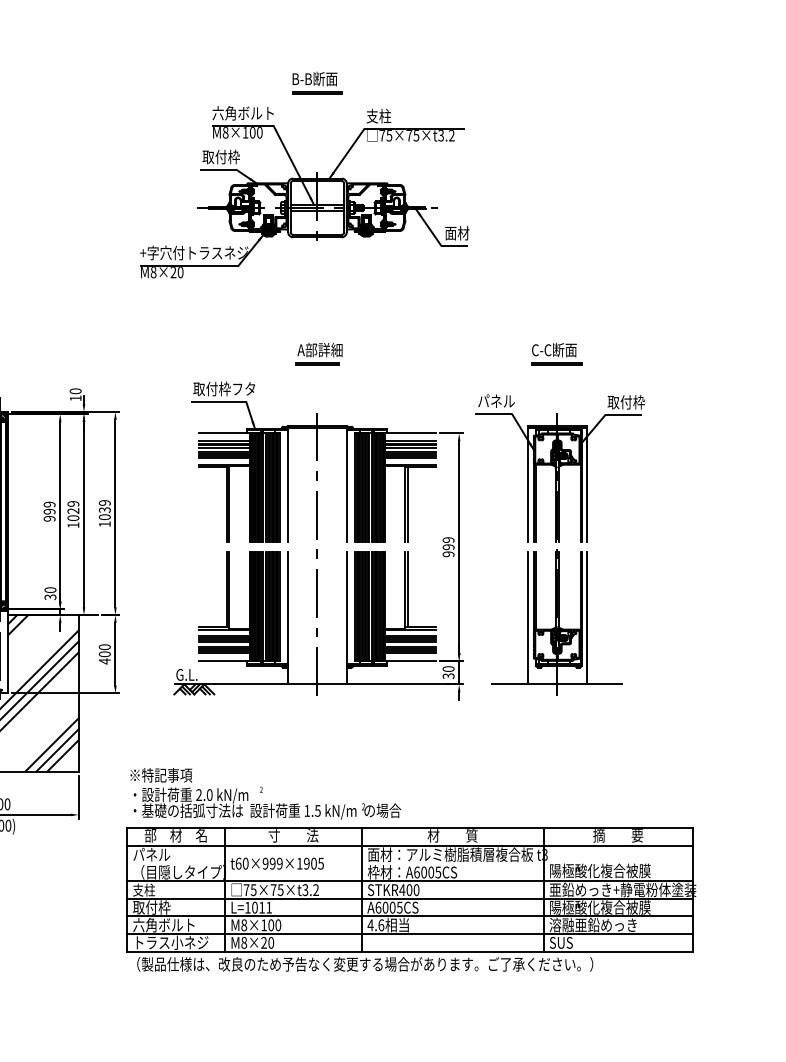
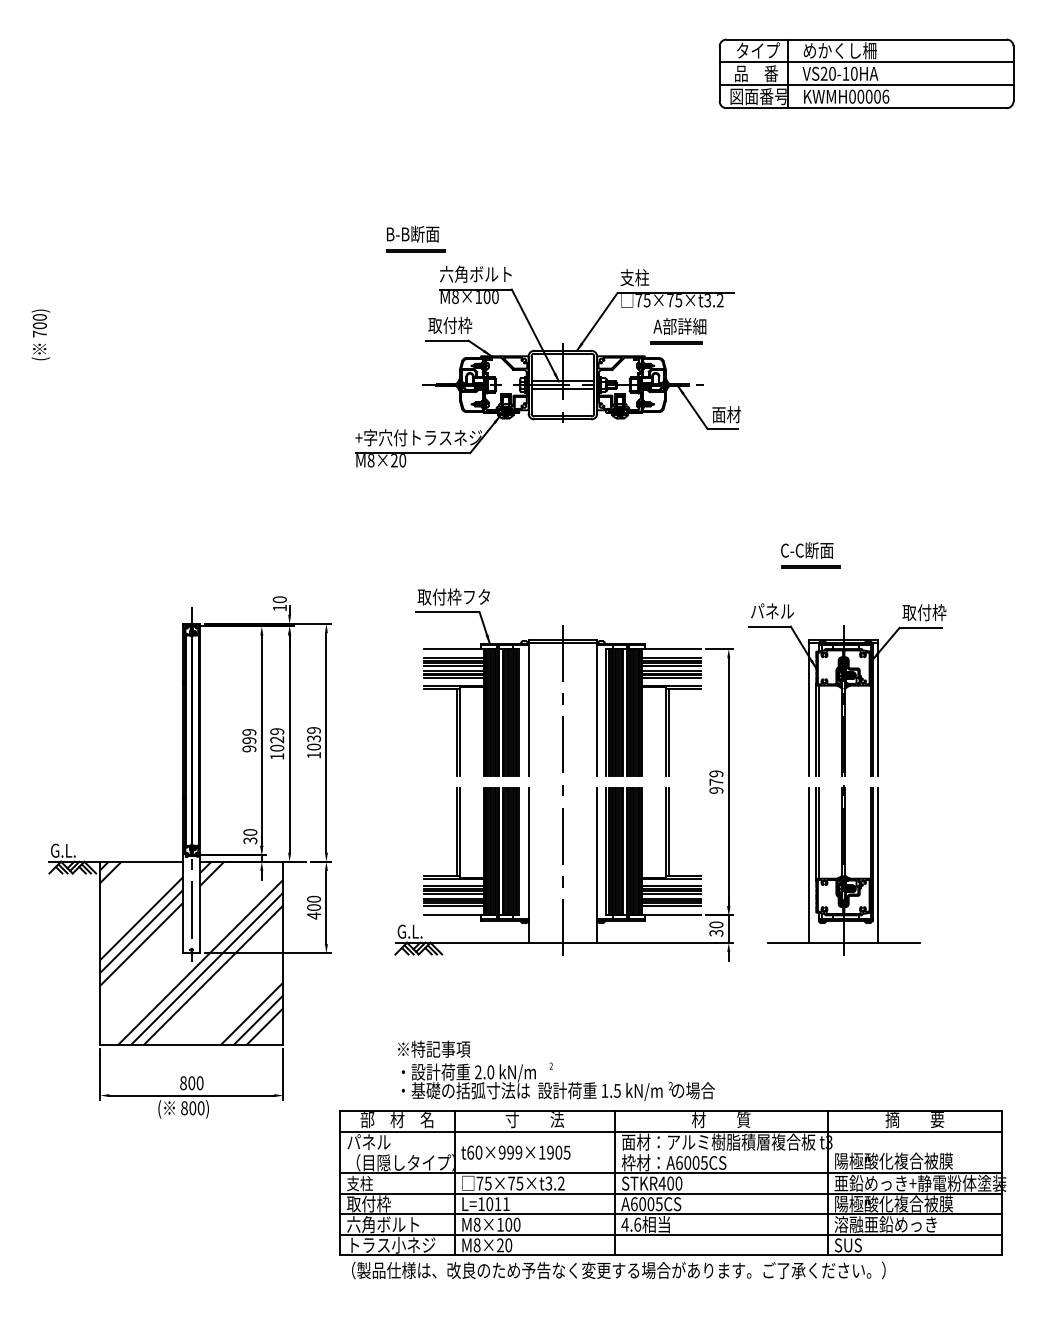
part: (317, 82) -> (415, 238), moved
part: (318, 354) -> (678, 331), moved
part: (557, 354) -> (810, 555), moved
text: (448, 546) -> (716, 781), 999 -> 979
text: (265, 793) -> (556, 1070), moved

